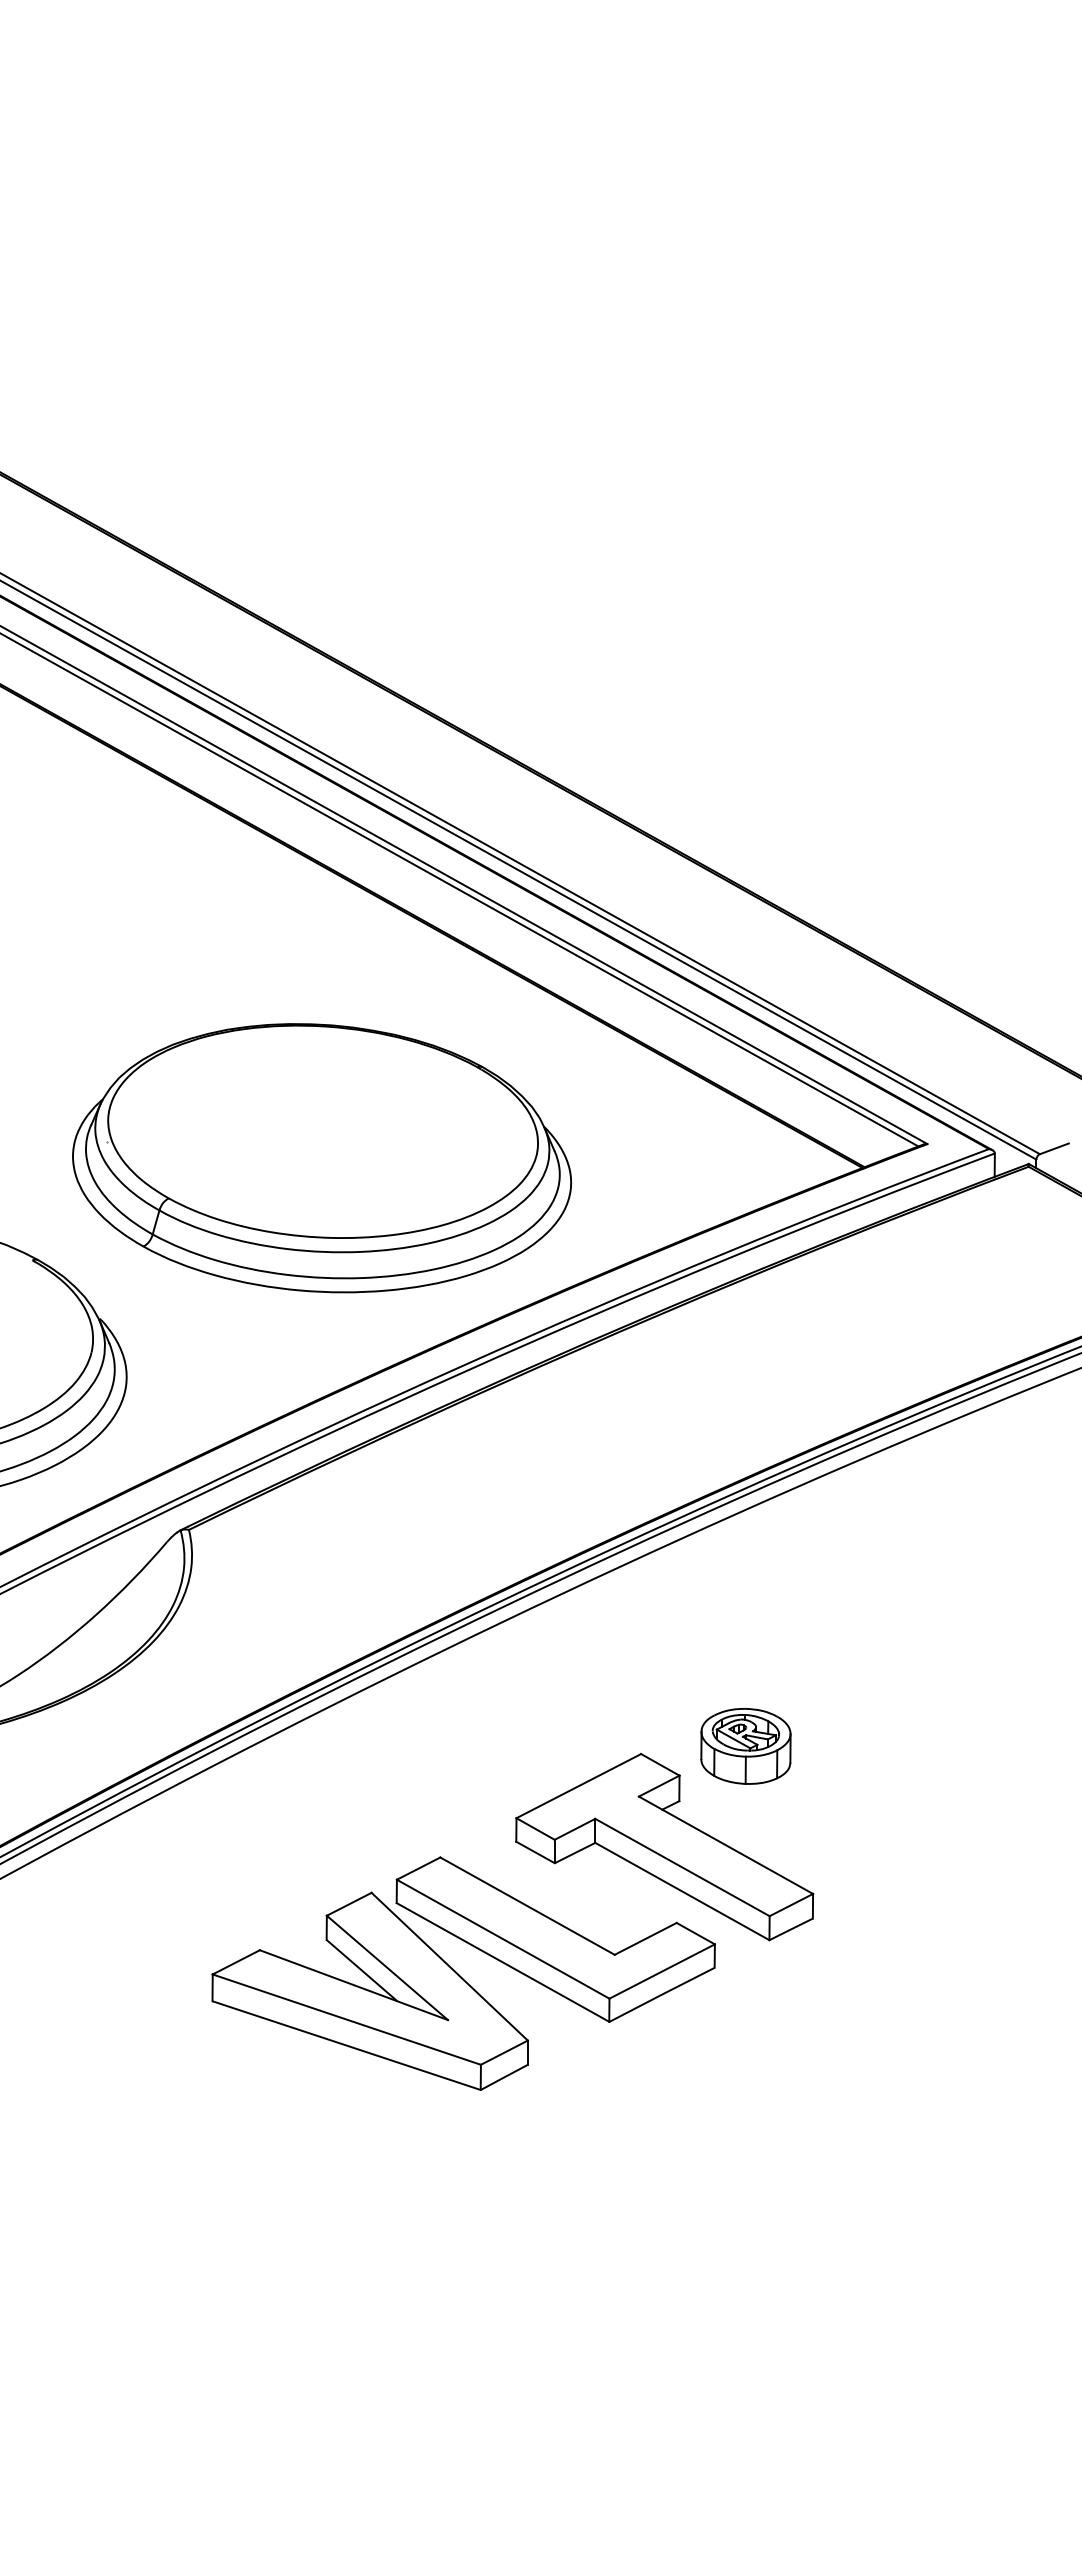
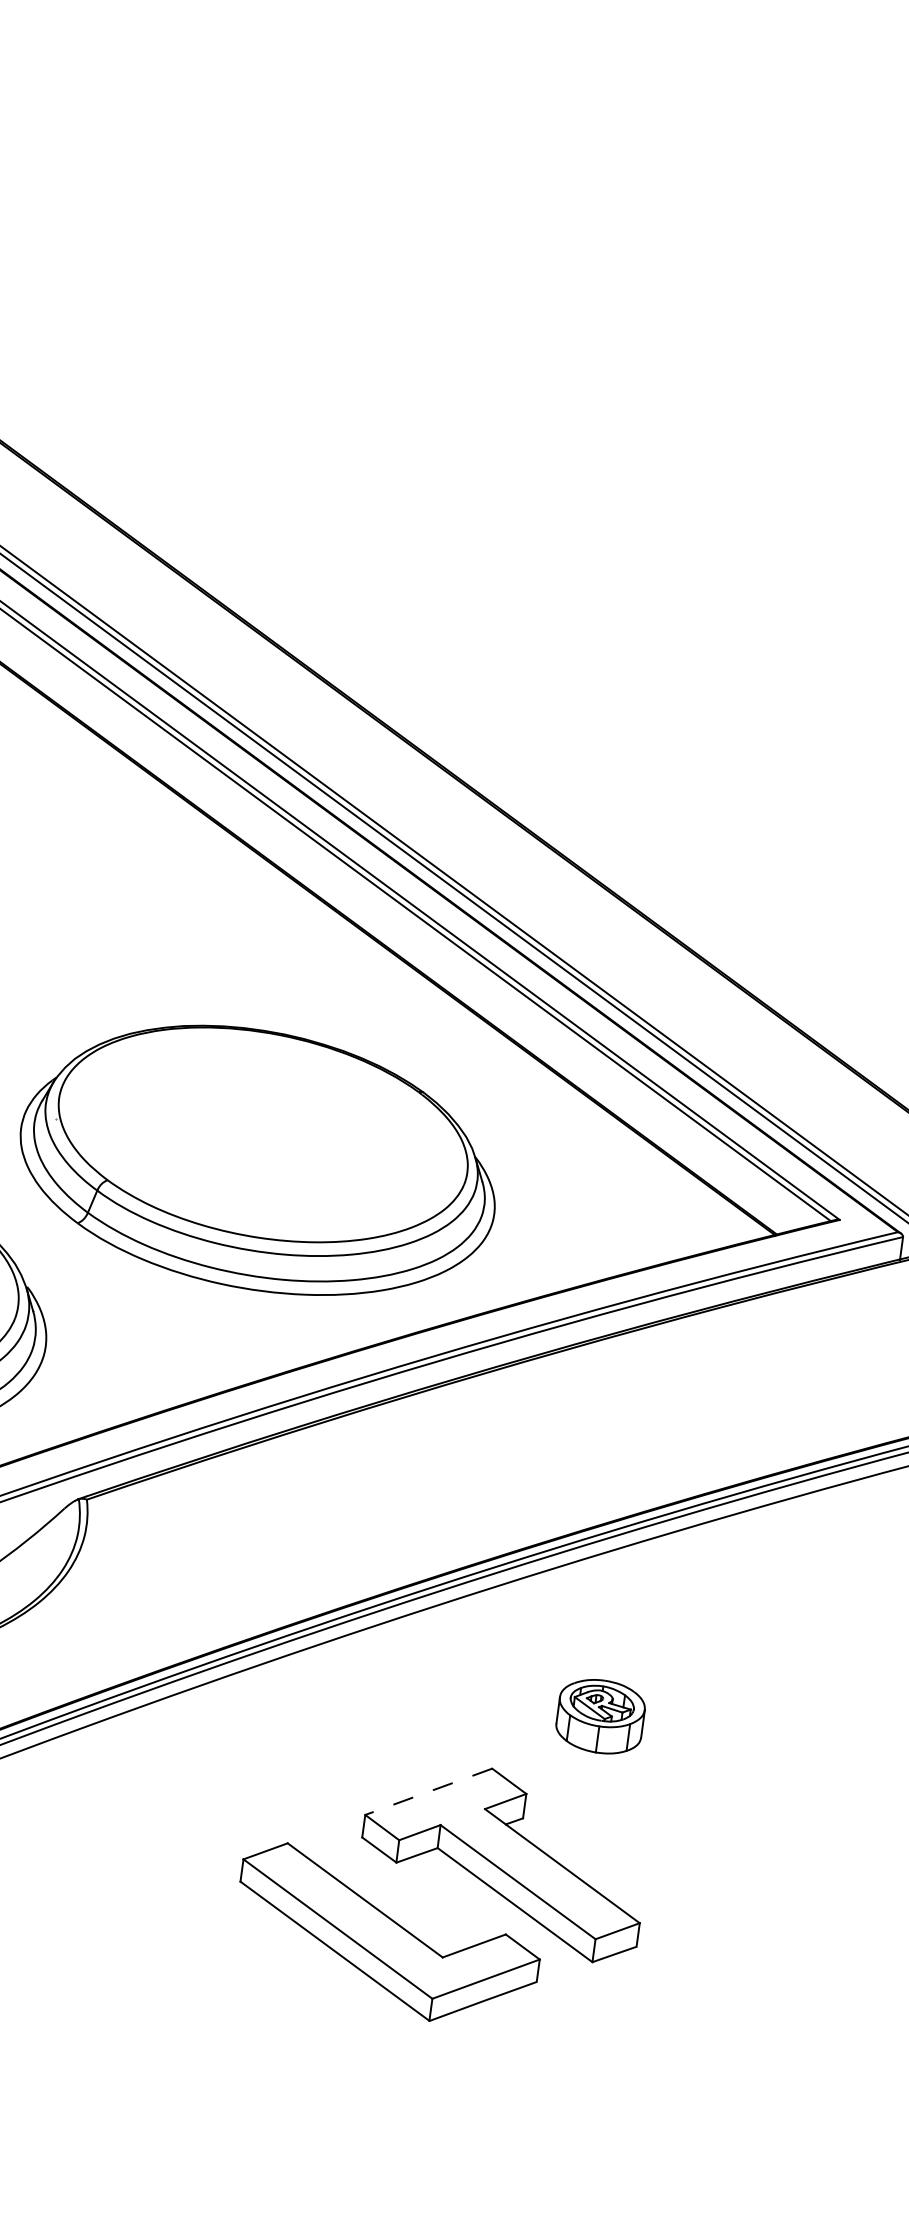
part: (745, 1746) -> (600, 1716), moved
line: (578, 1786) -> (428, 1792), solid -> dashed
part: (369, 1990) -> (203, 1961), removed

